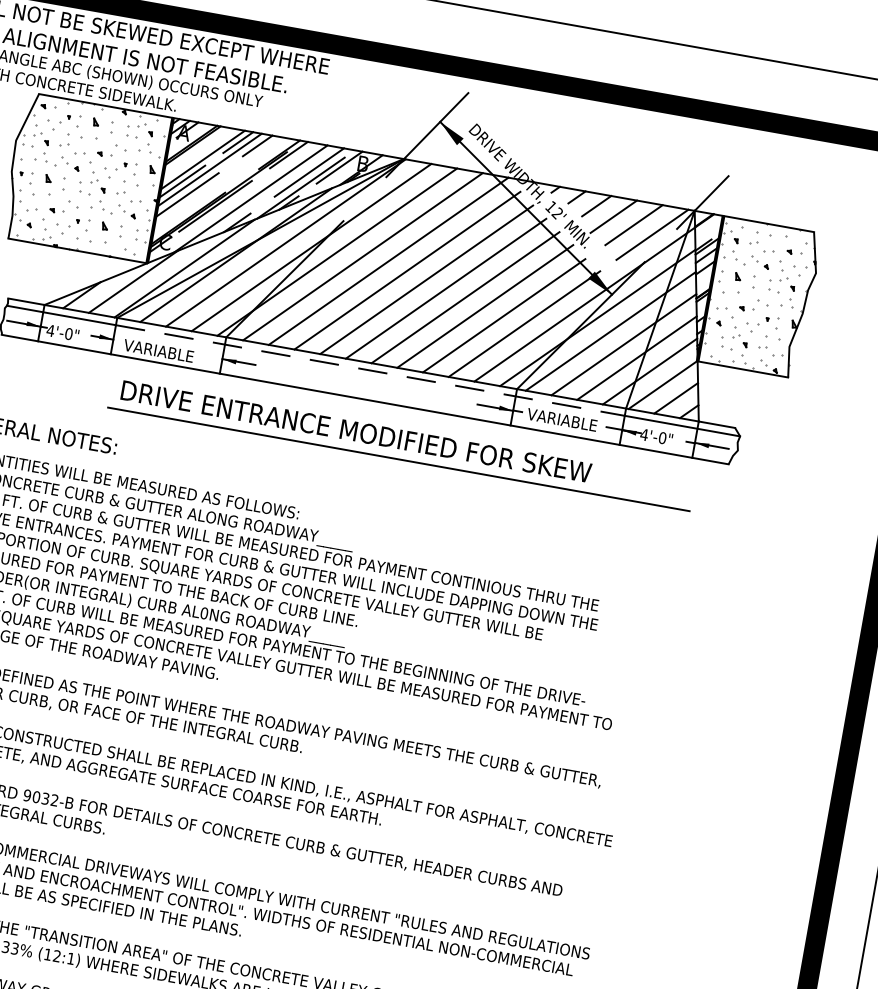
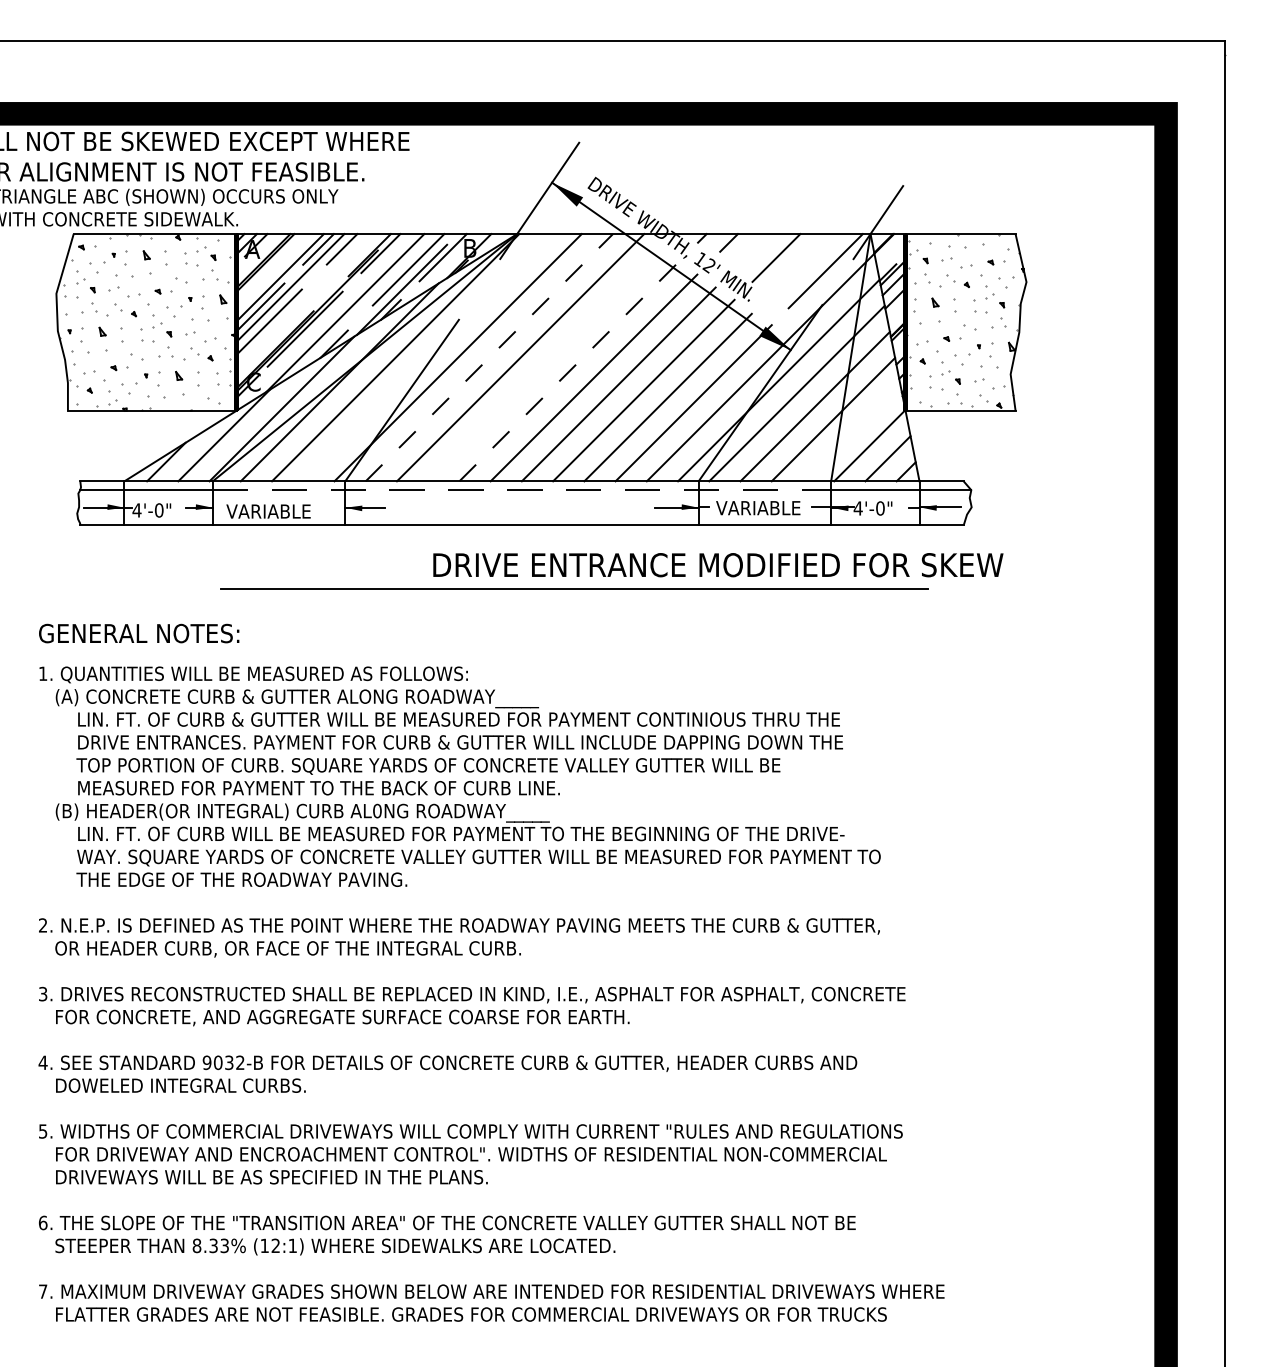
line: (596, 206) -> (754, 249), removed
line: (633, 224) -> (801, 263), removed
line: (311, 247) -> (426, 357), removed
line: (363, 256) -> (489, 357), solid -> dashed
line: (407, 270) -> (544, 364), removed
line: (426, 279) -> (569, 371), solid -> dashed
line: (649, 371) -> (851, 432), removed
text: (356, 431) -> (718, 565), moved

